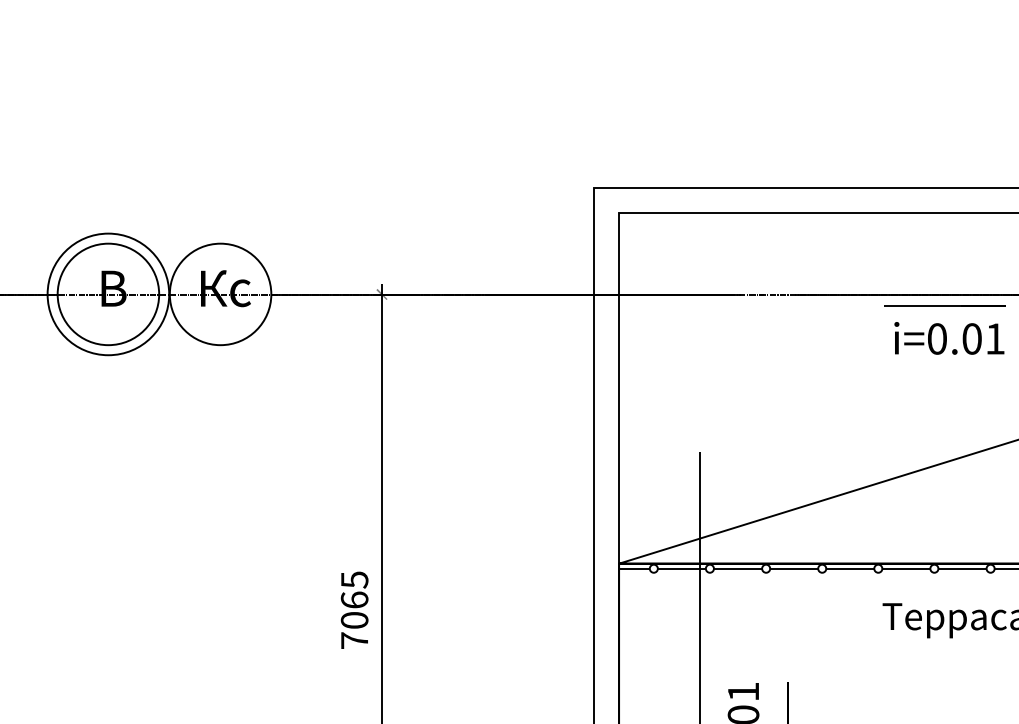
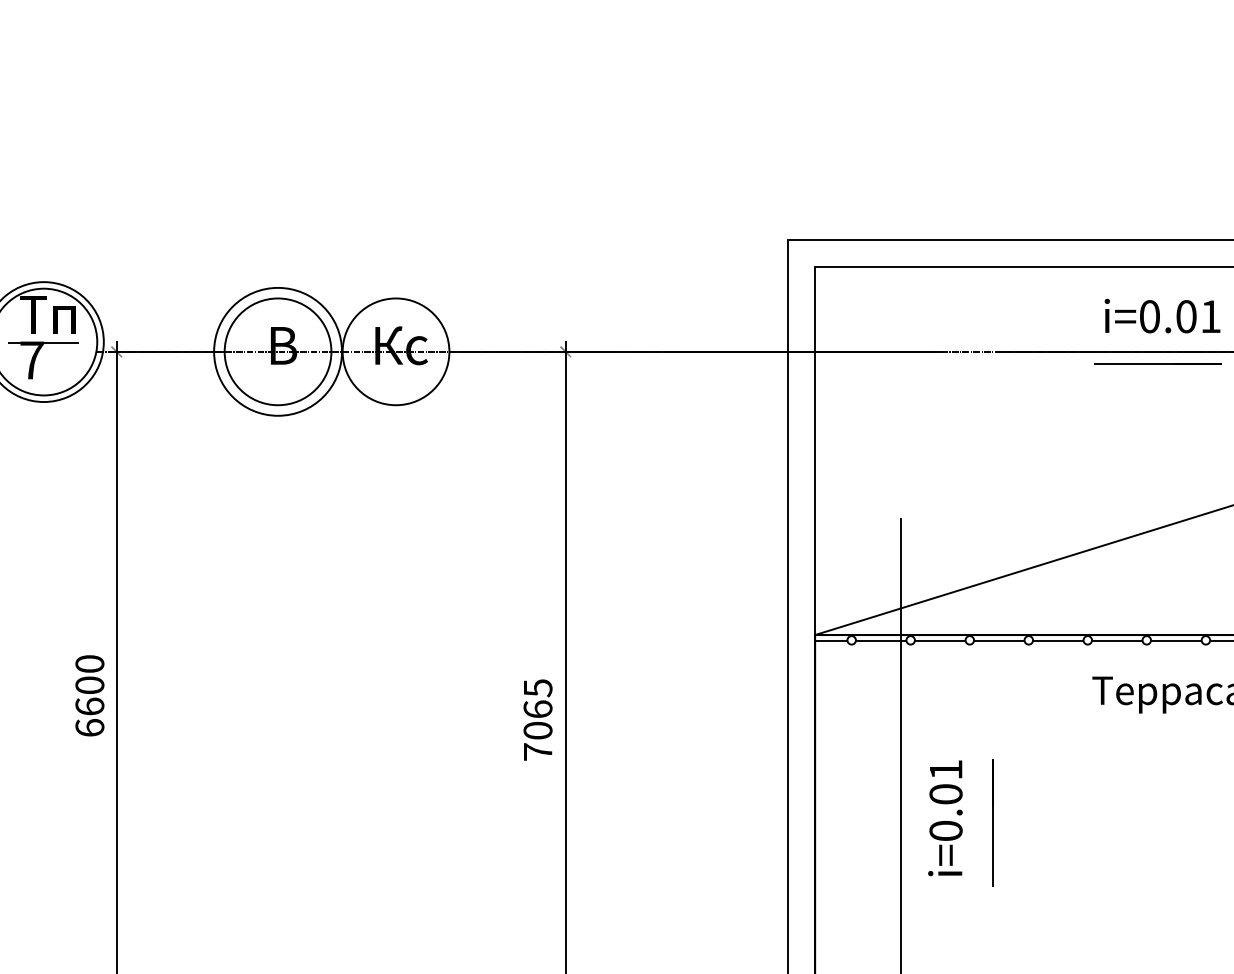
text: (949, 337) -> (1162, 315), moved
text: (354, 609) -> (537, 719), moved

